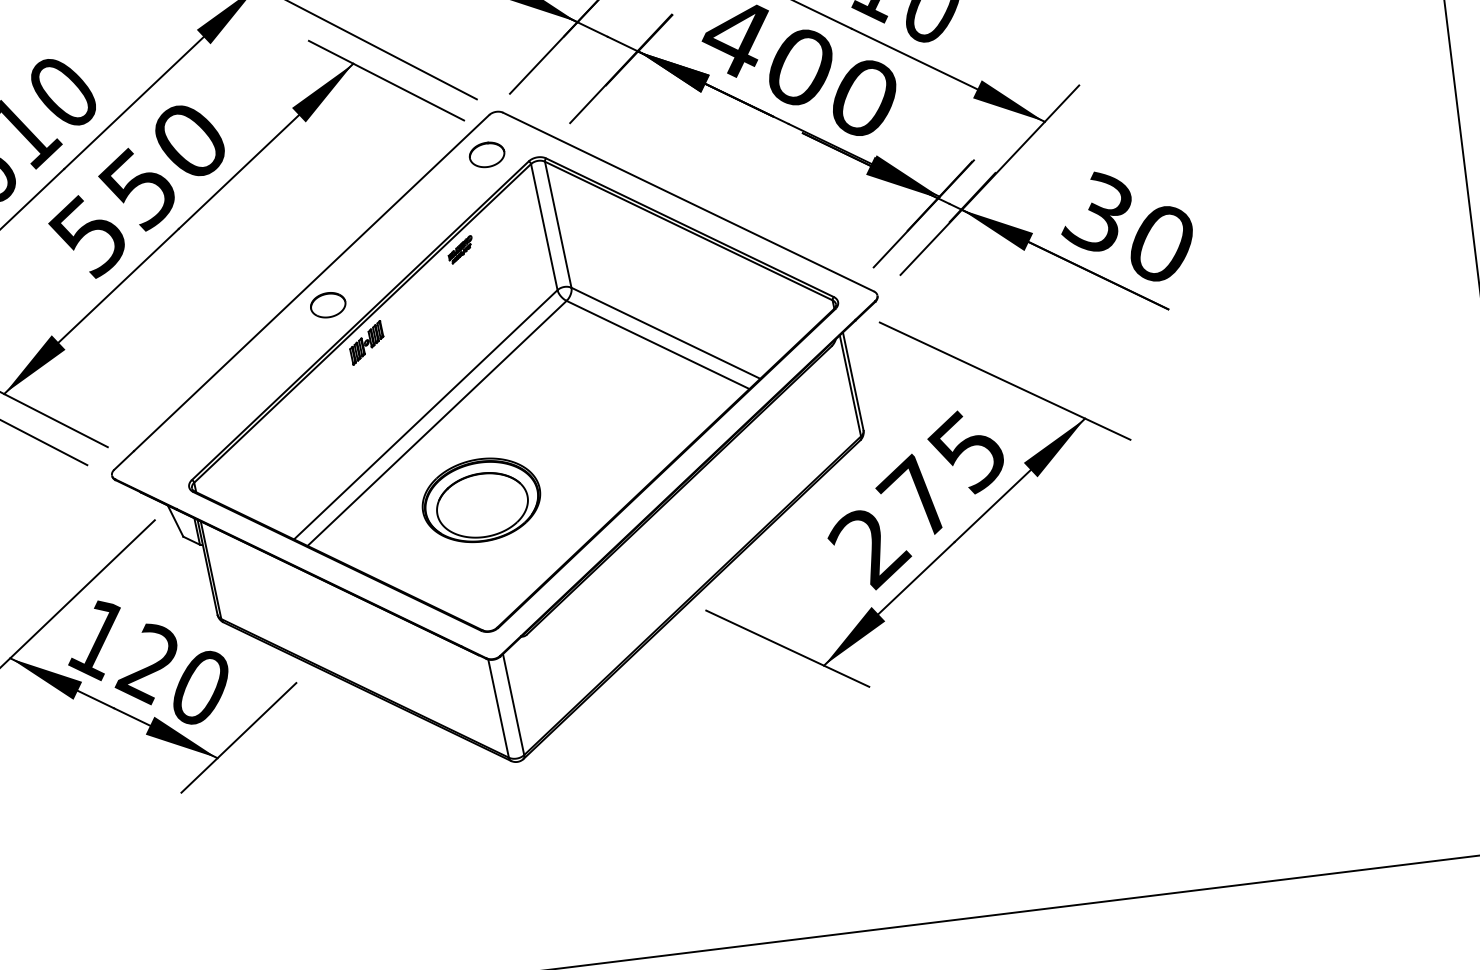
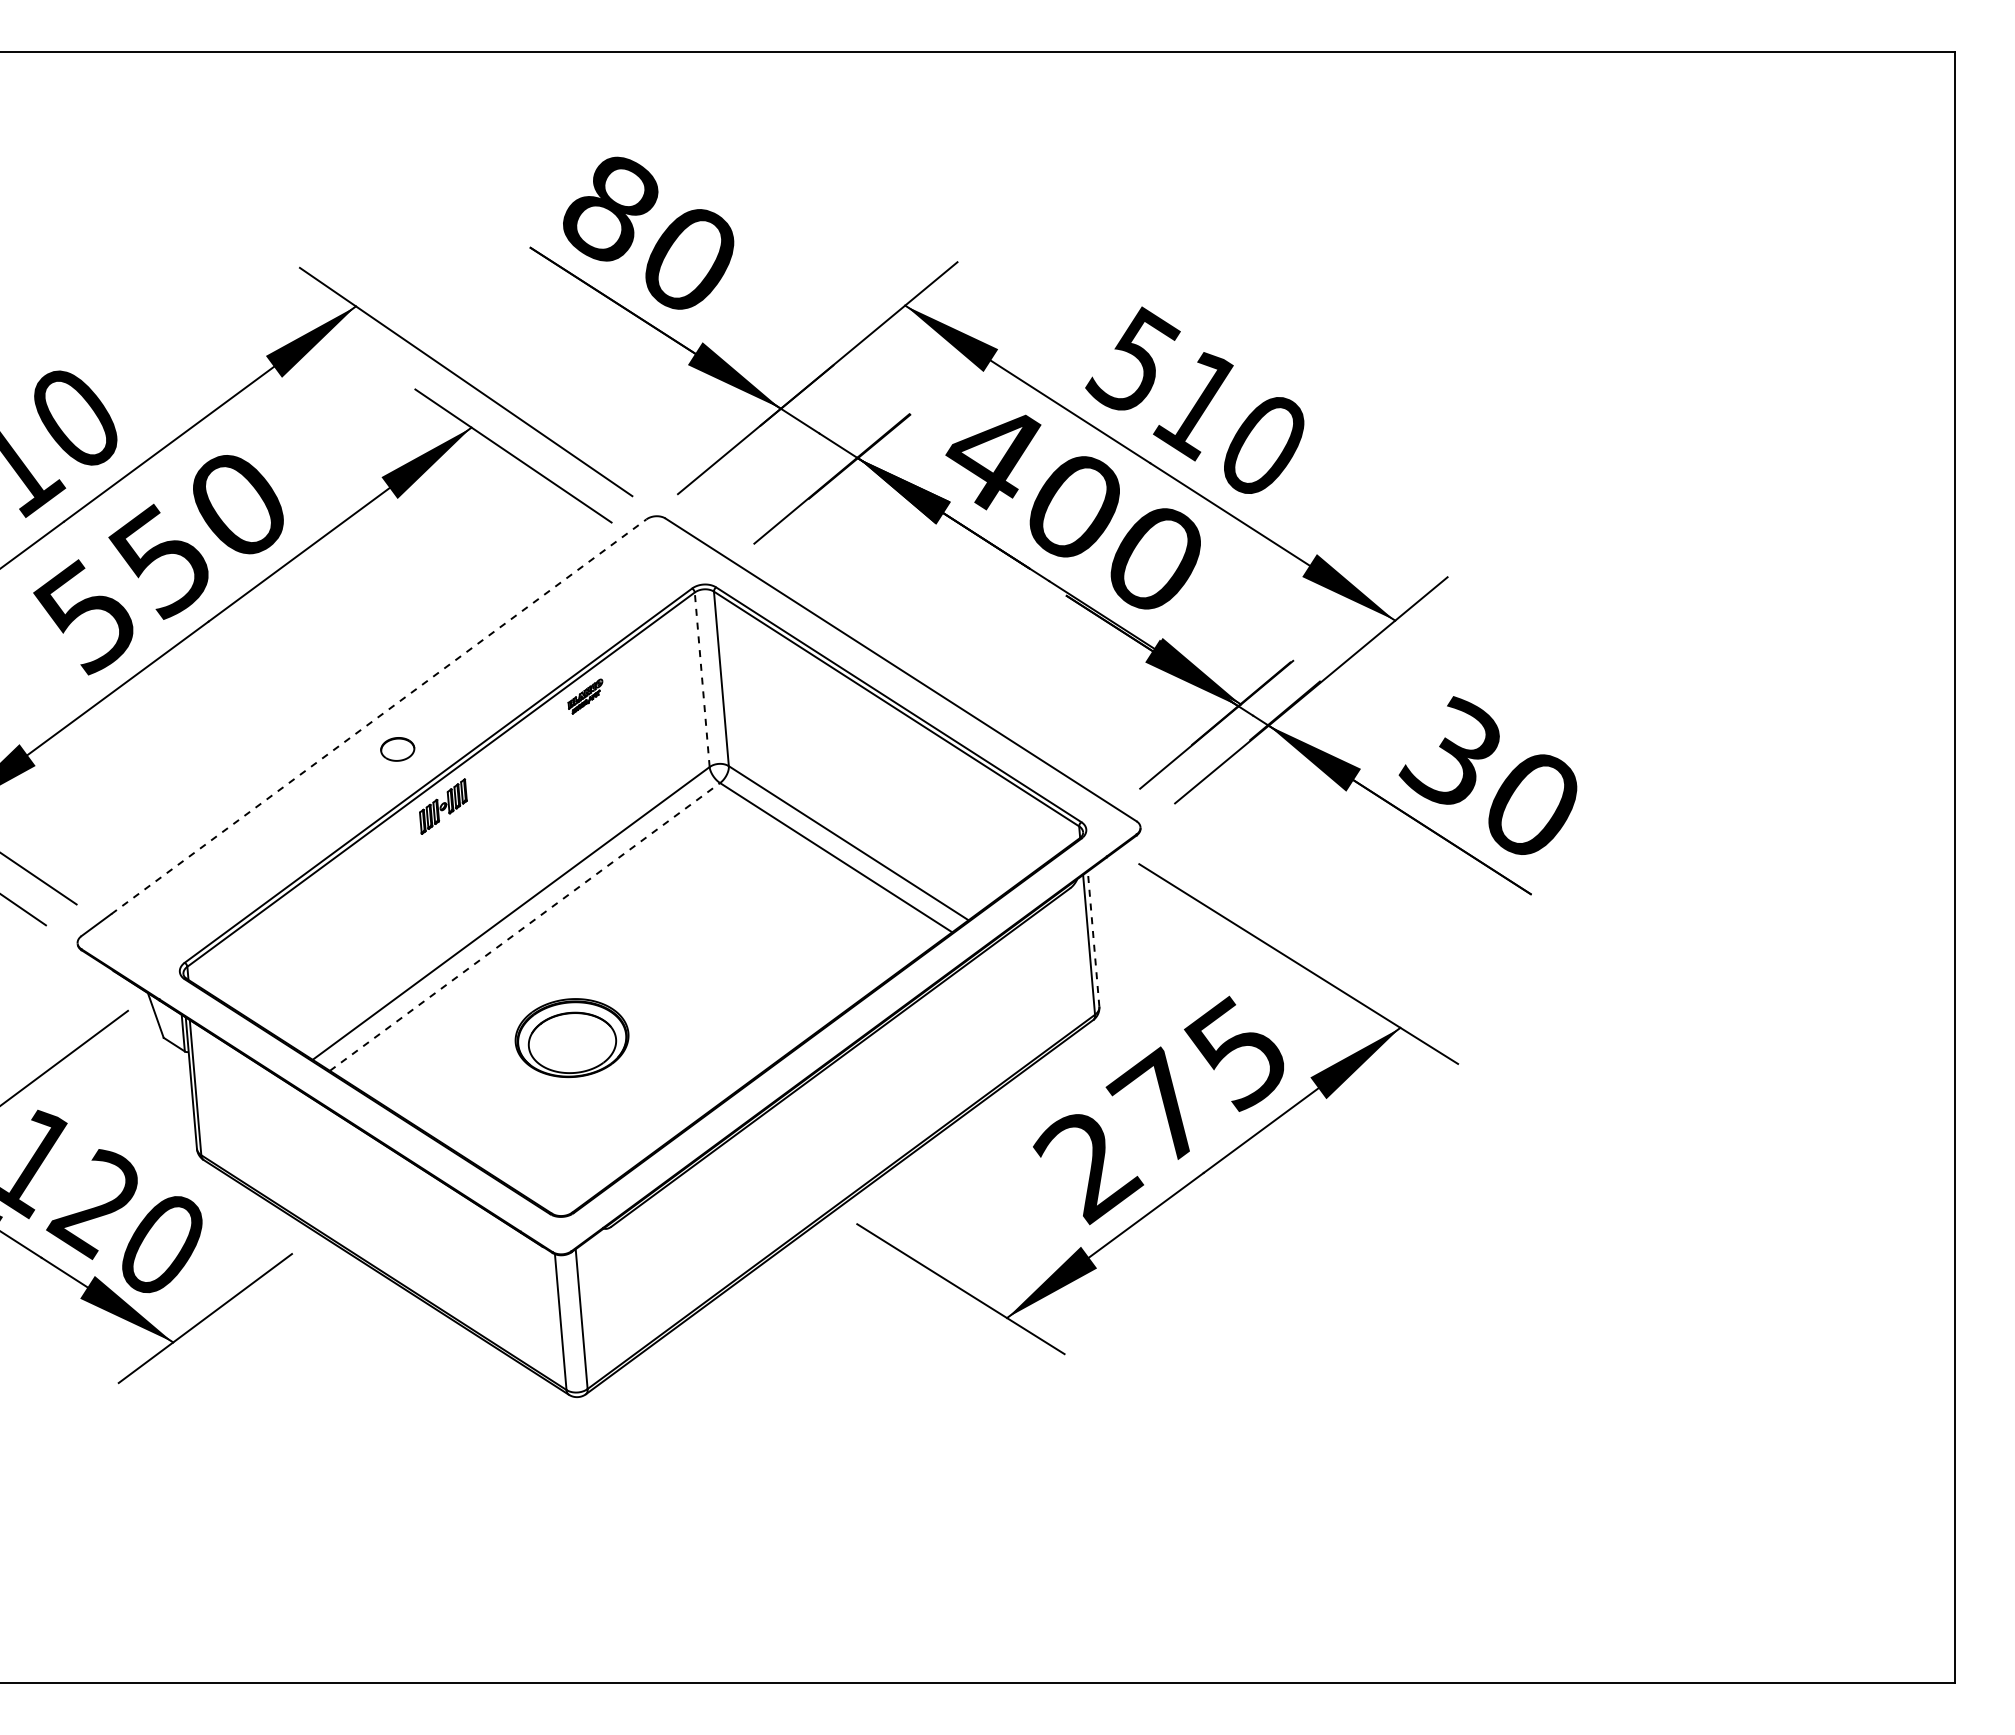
part: (486, 154) -> (636, 572), removed
line: (544, 226) -> (702, 679), solid -> dashed
line: (311, 282) -> (378, 716), solid -> dashed
part: (328, 305) -> (397, 749), size x0.7
line: (853, 381) -> (1093, 939), solid -> dashed
line: (437, 423) -> (525, 926), solid -> dashed
part: (480, 499) -> (571, 1037), size x0.7

